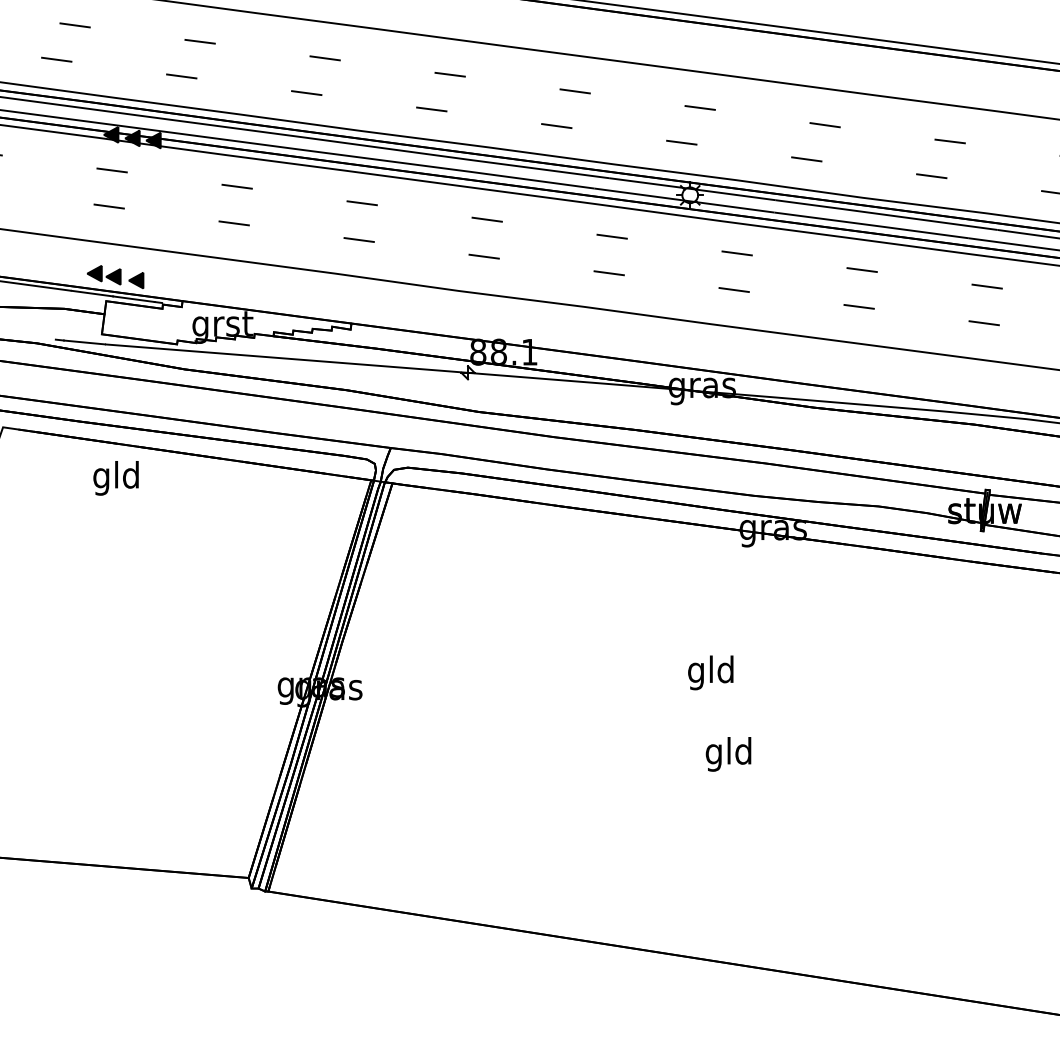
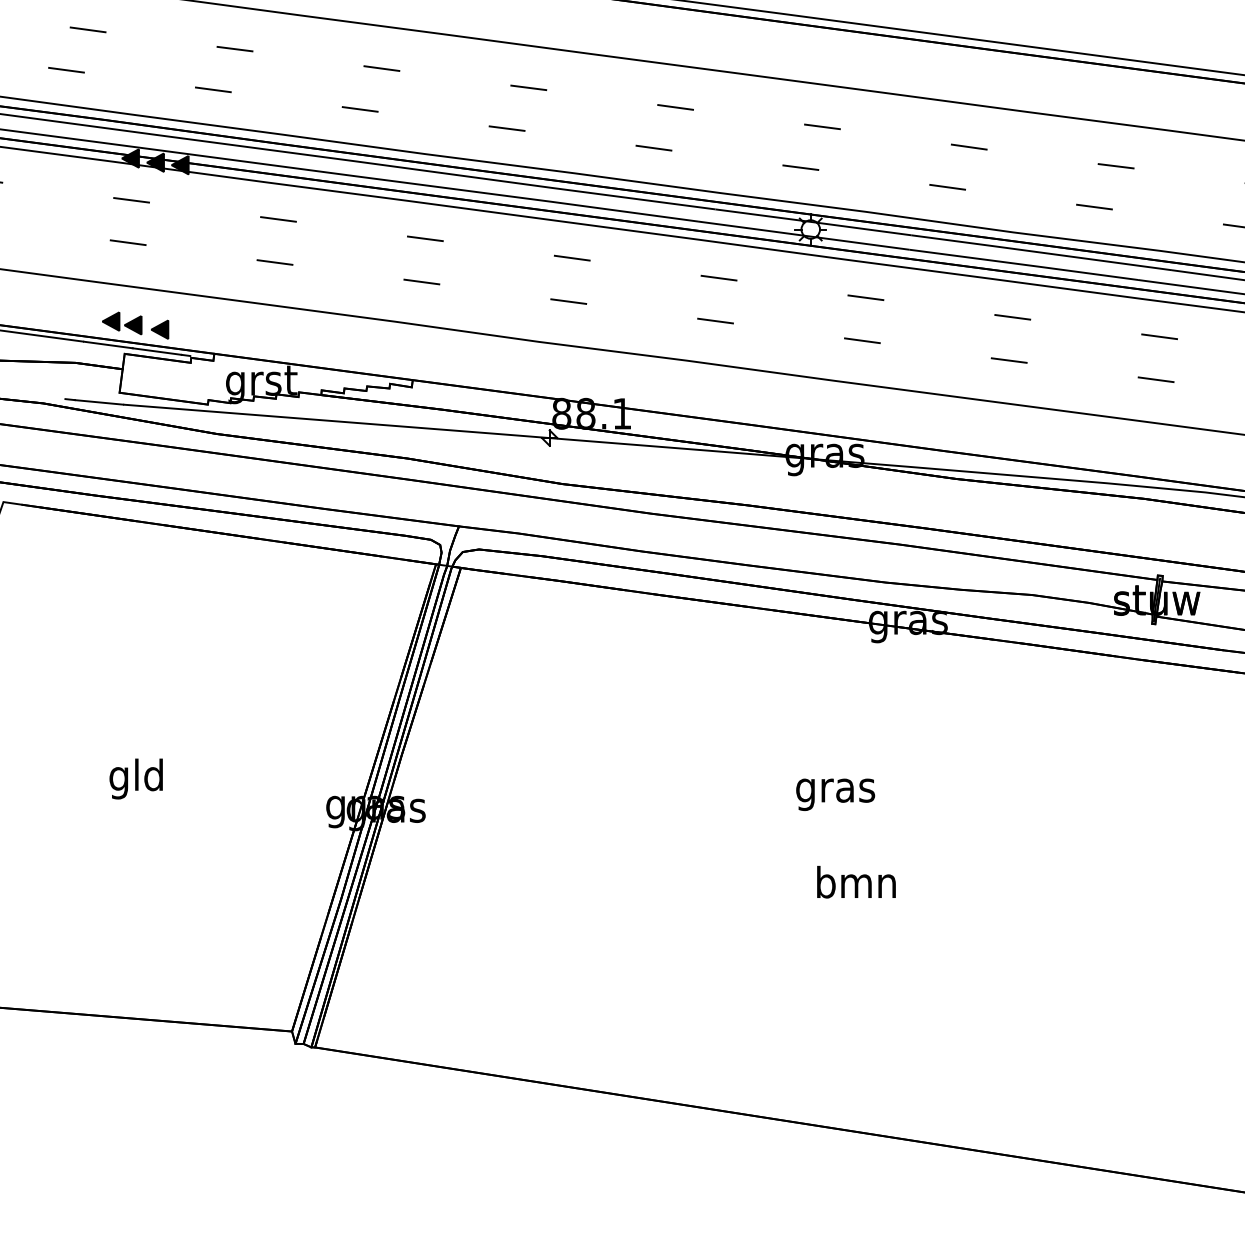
text: (115, 477) -> (135, 778), moved
text: (711, 672) -> (835, 790), gld -> gras
text: (729, 753) -> (856, 885), gld -> bmn

